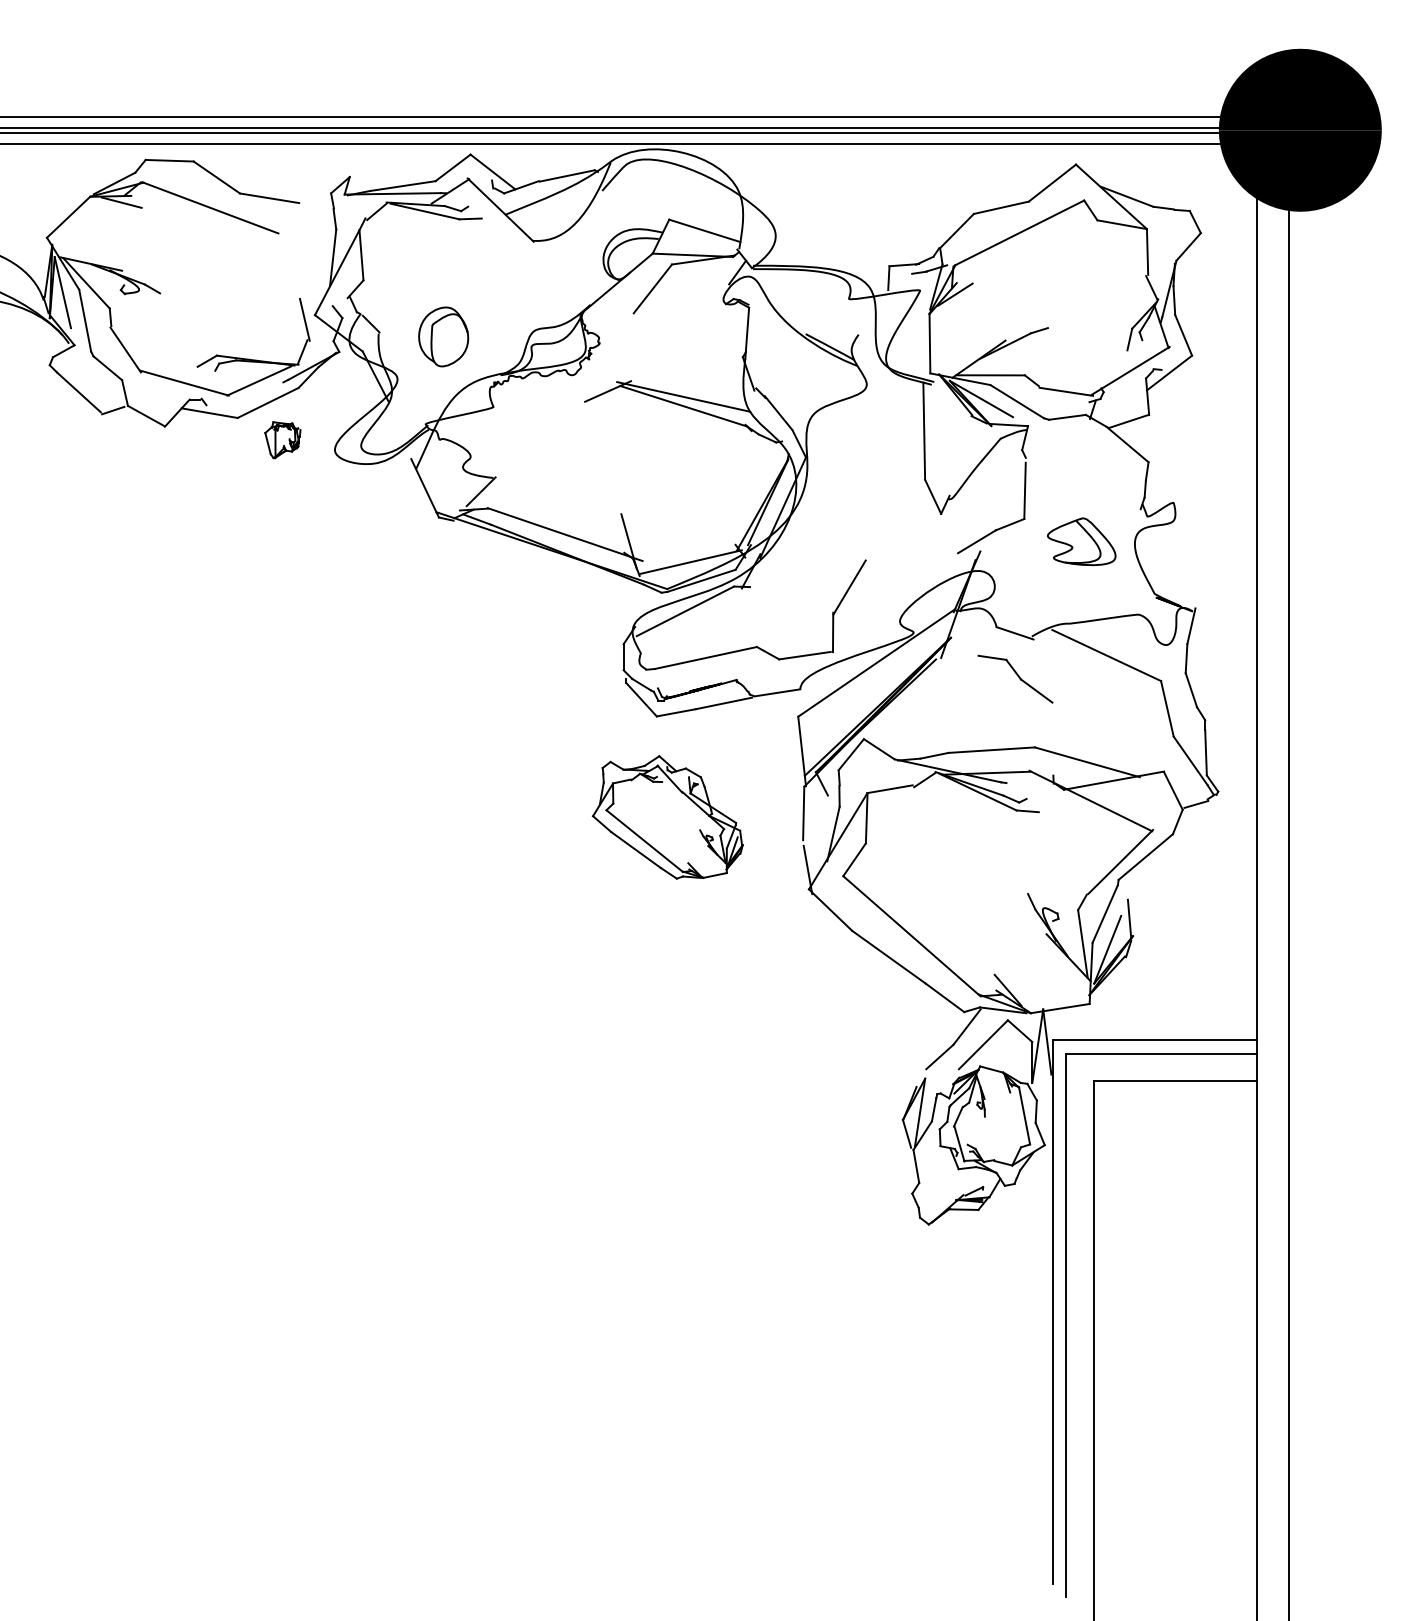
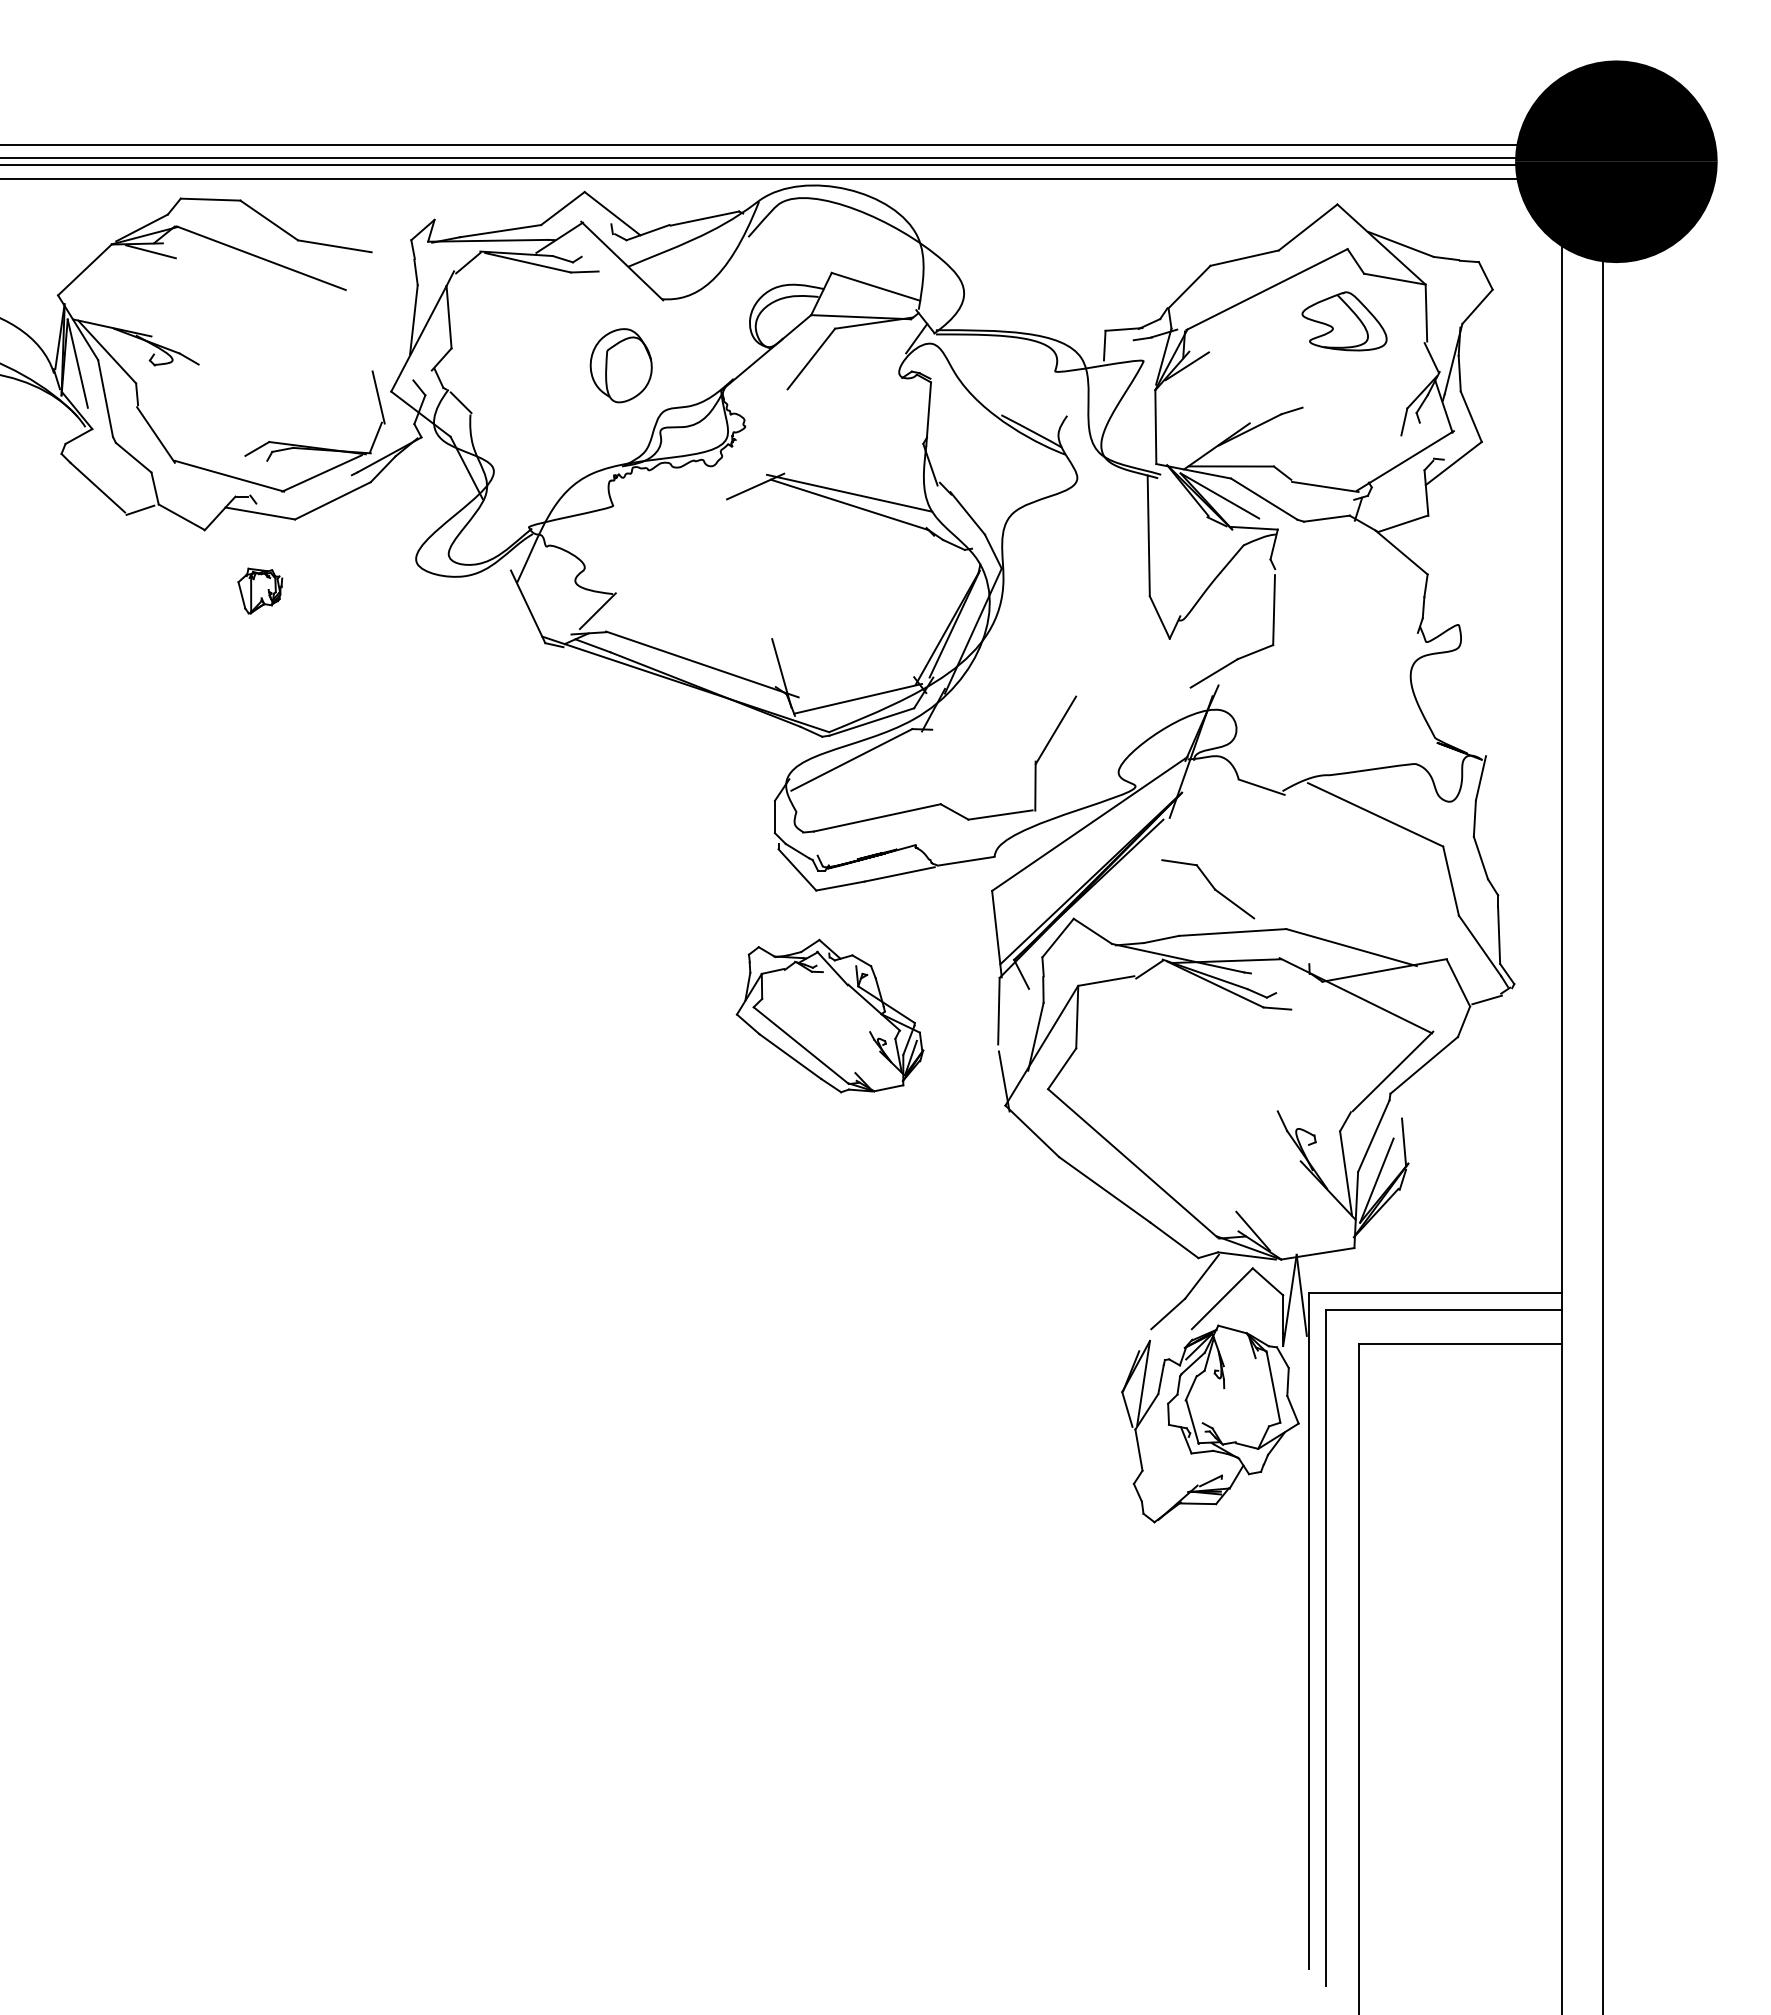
part: (443, 336) -> (620, 365), moved
part: (283, 439) -> (260, 590), moved
part: (1081, 541) -> (1344, 321), moved
part: (1015, 679) -> (1208, 889), moved

